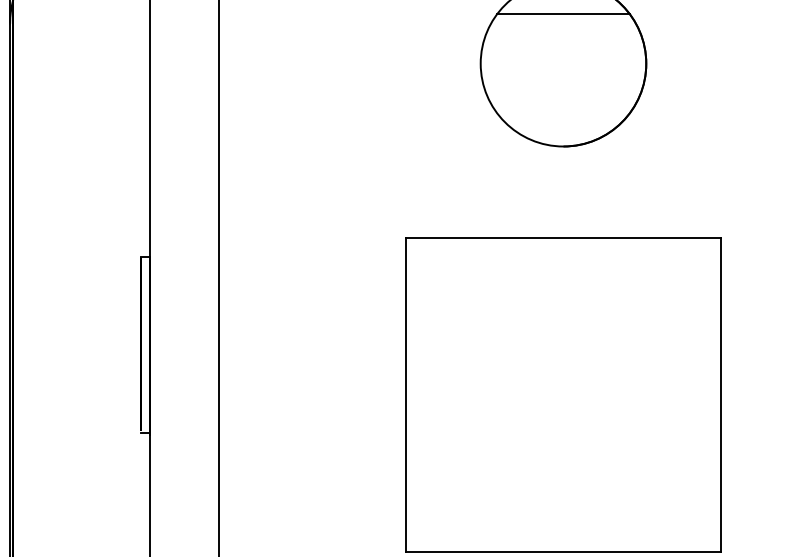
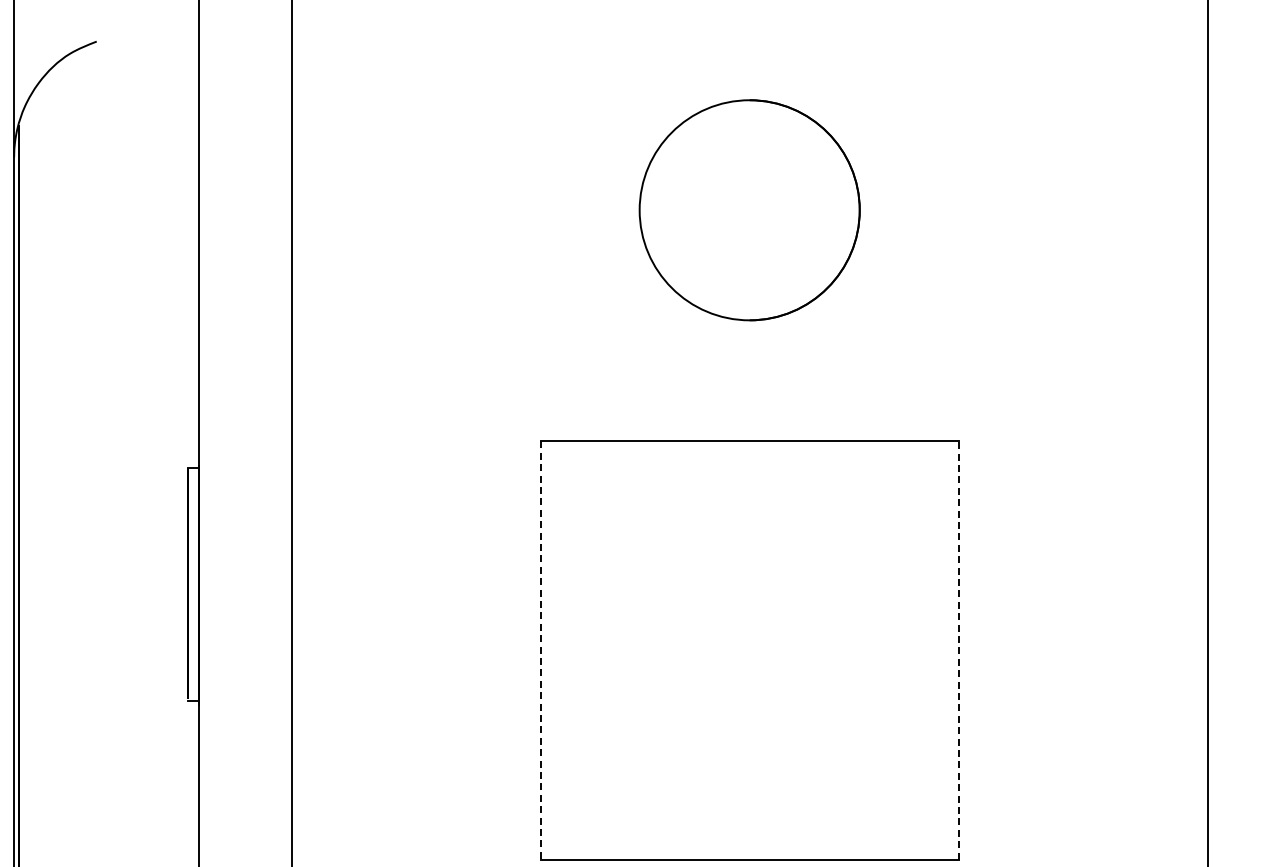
line: (563, 14) -> (749, 144), removed
line: (406, 394) -> (540, 650), solid -> dashed
line: (720, 394) -> (958, 649), solid -> dashed

